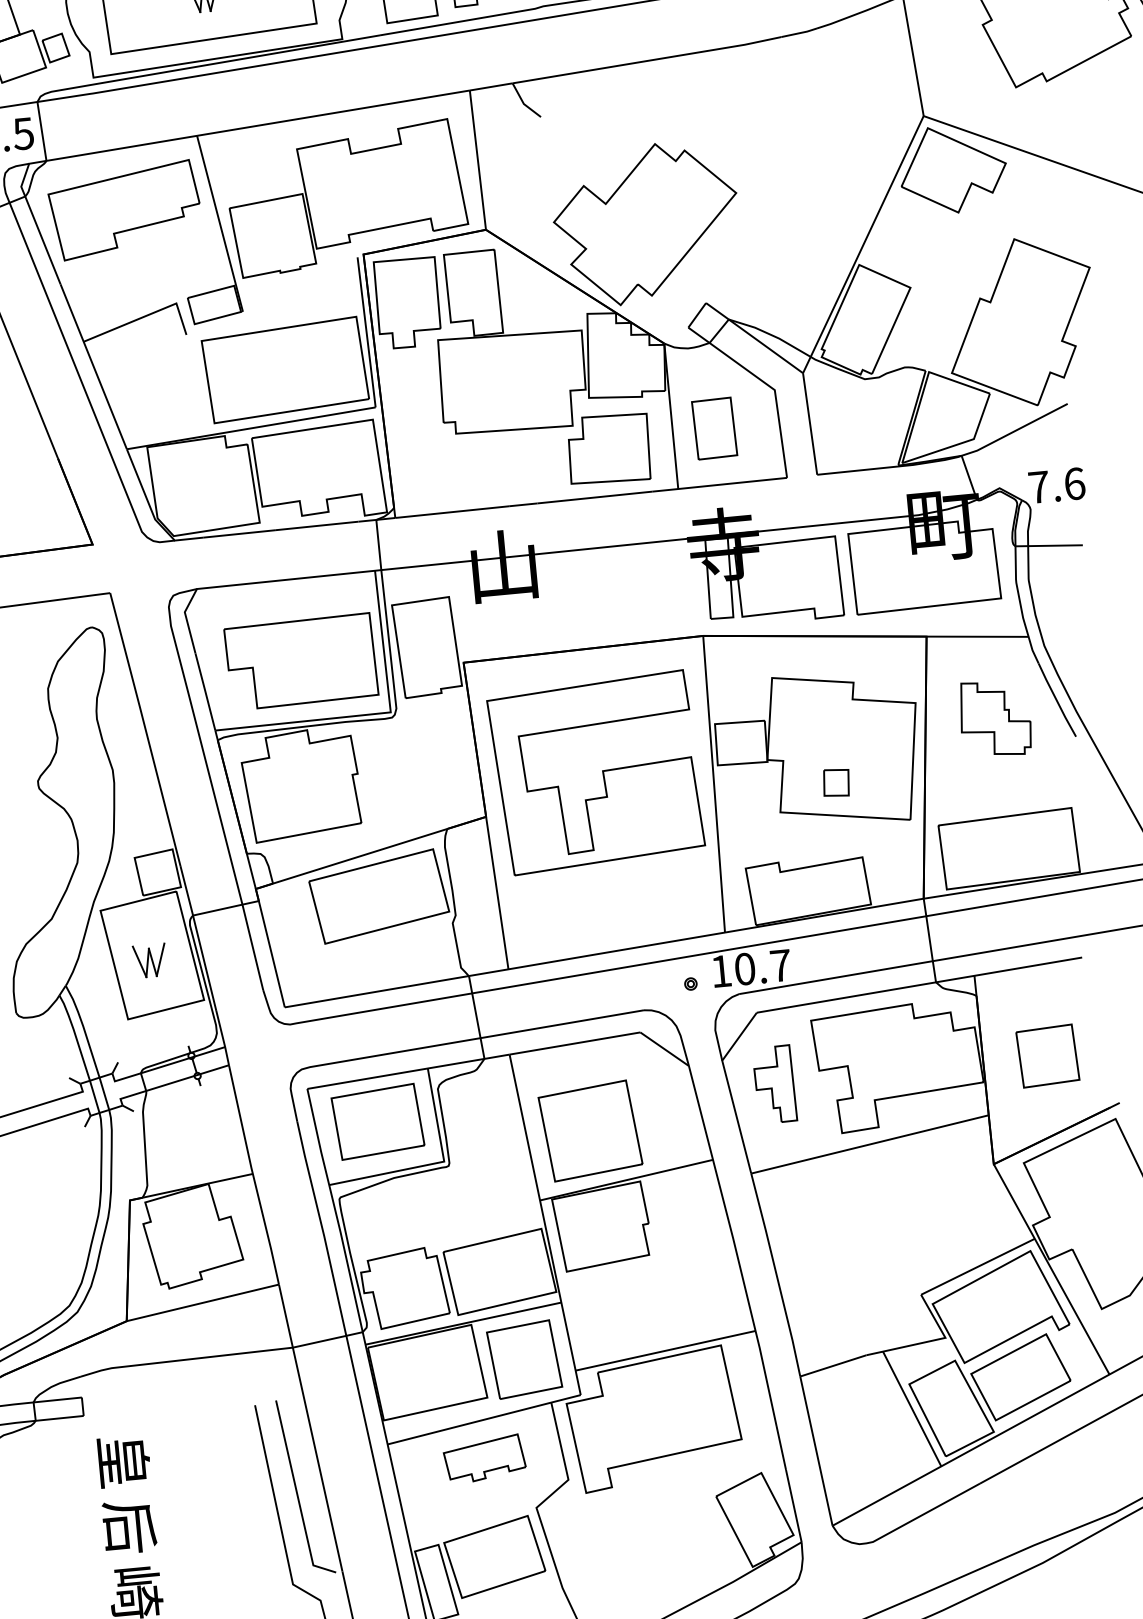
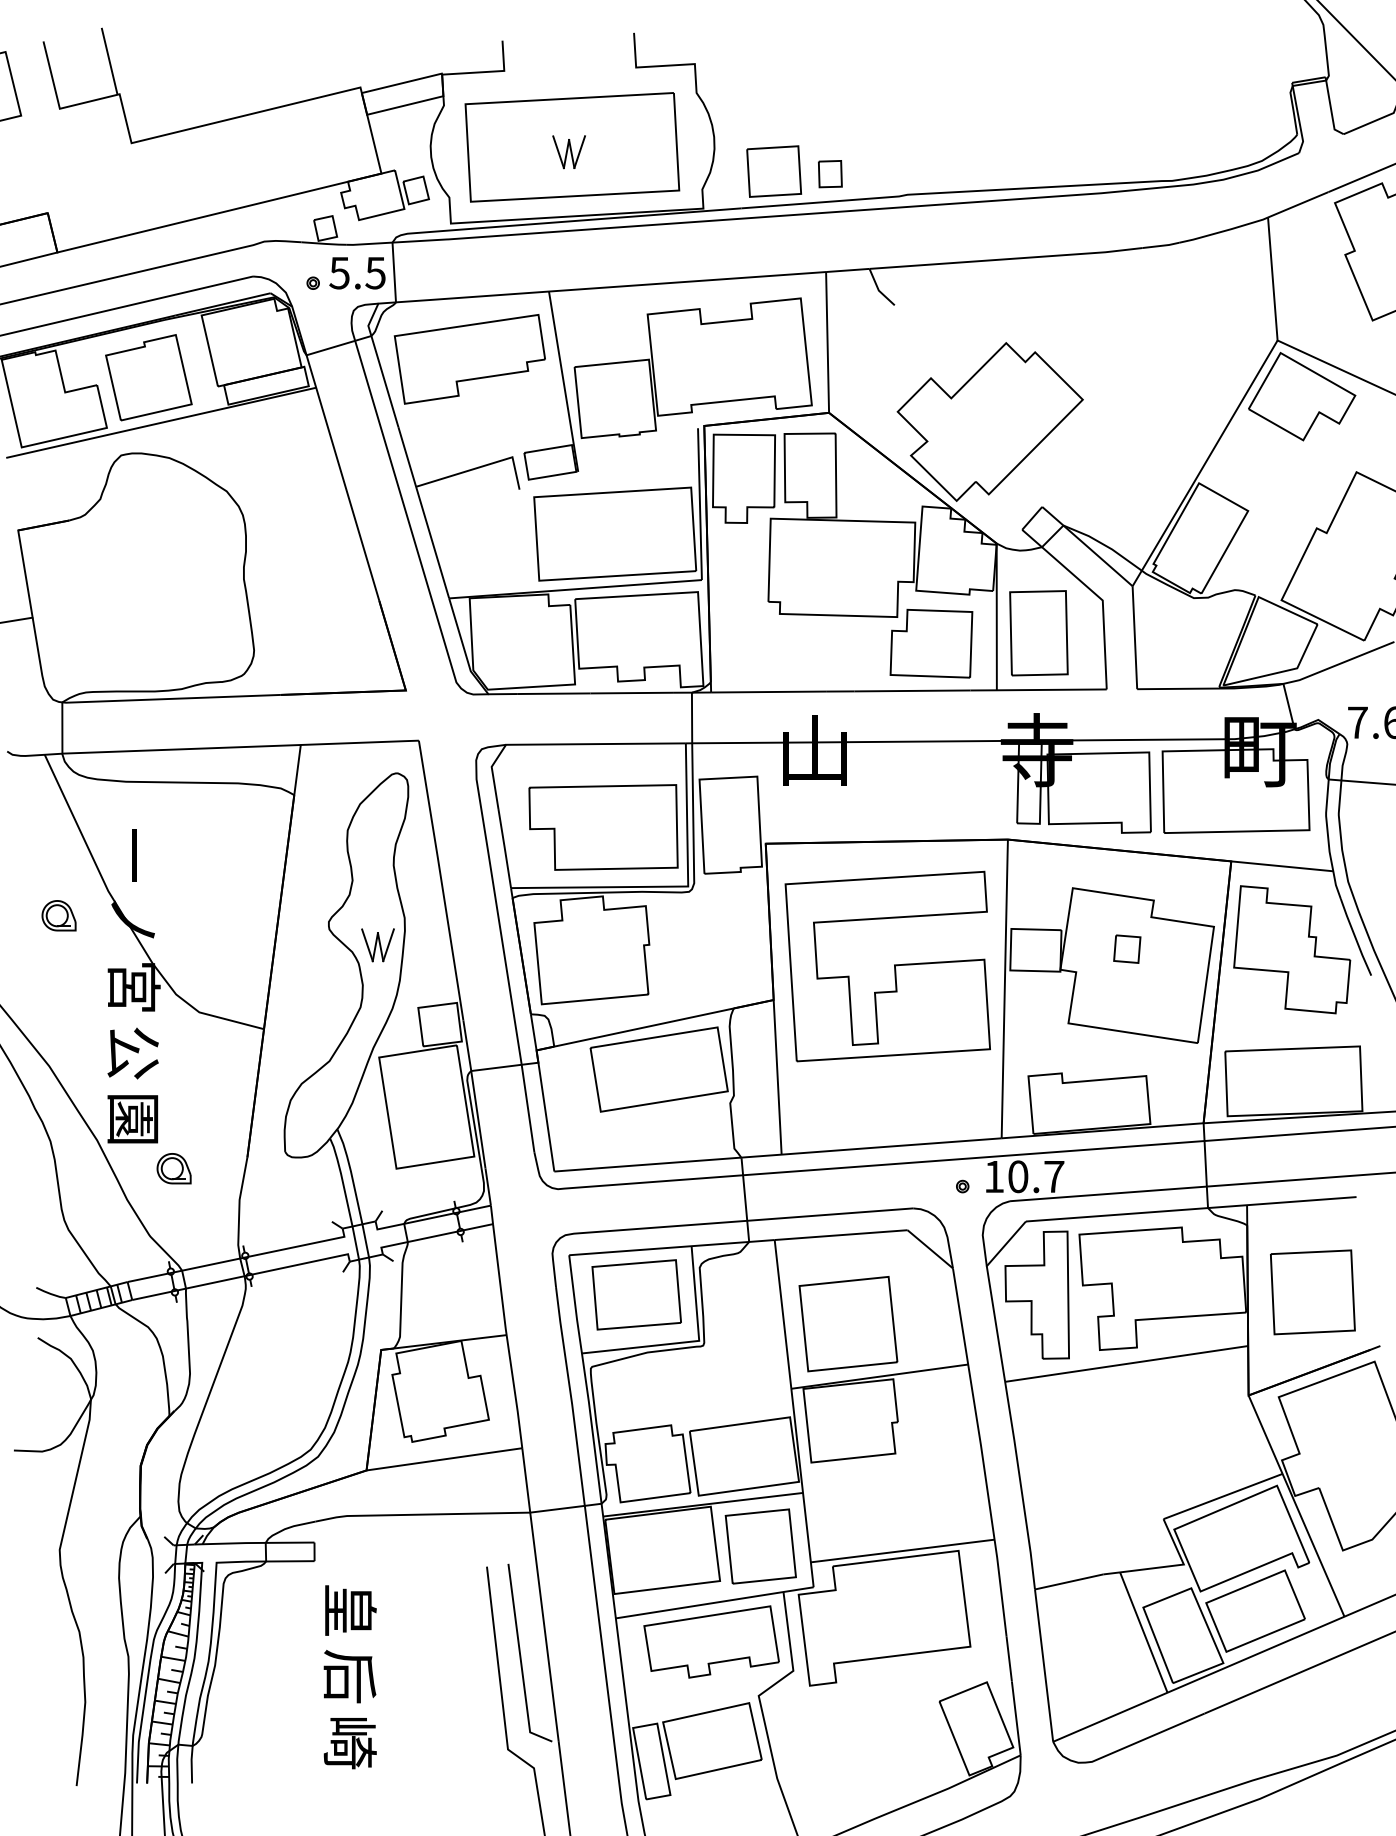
part: (714, 428) -> (1038, 633), size x1.43
part: (995, 718) -> (1292, 949), size x1.67
part: (836, 782) -> (1127, 948), moved
part: (149, 961) -> (377, 945), moved
part: (1047, 1056) -> (1312, 1292), size x1.43
part: (774, 1084) -> (1036, 1294), size x1.67
part: (484, 1458) -> (711, 1641), size x1.67

